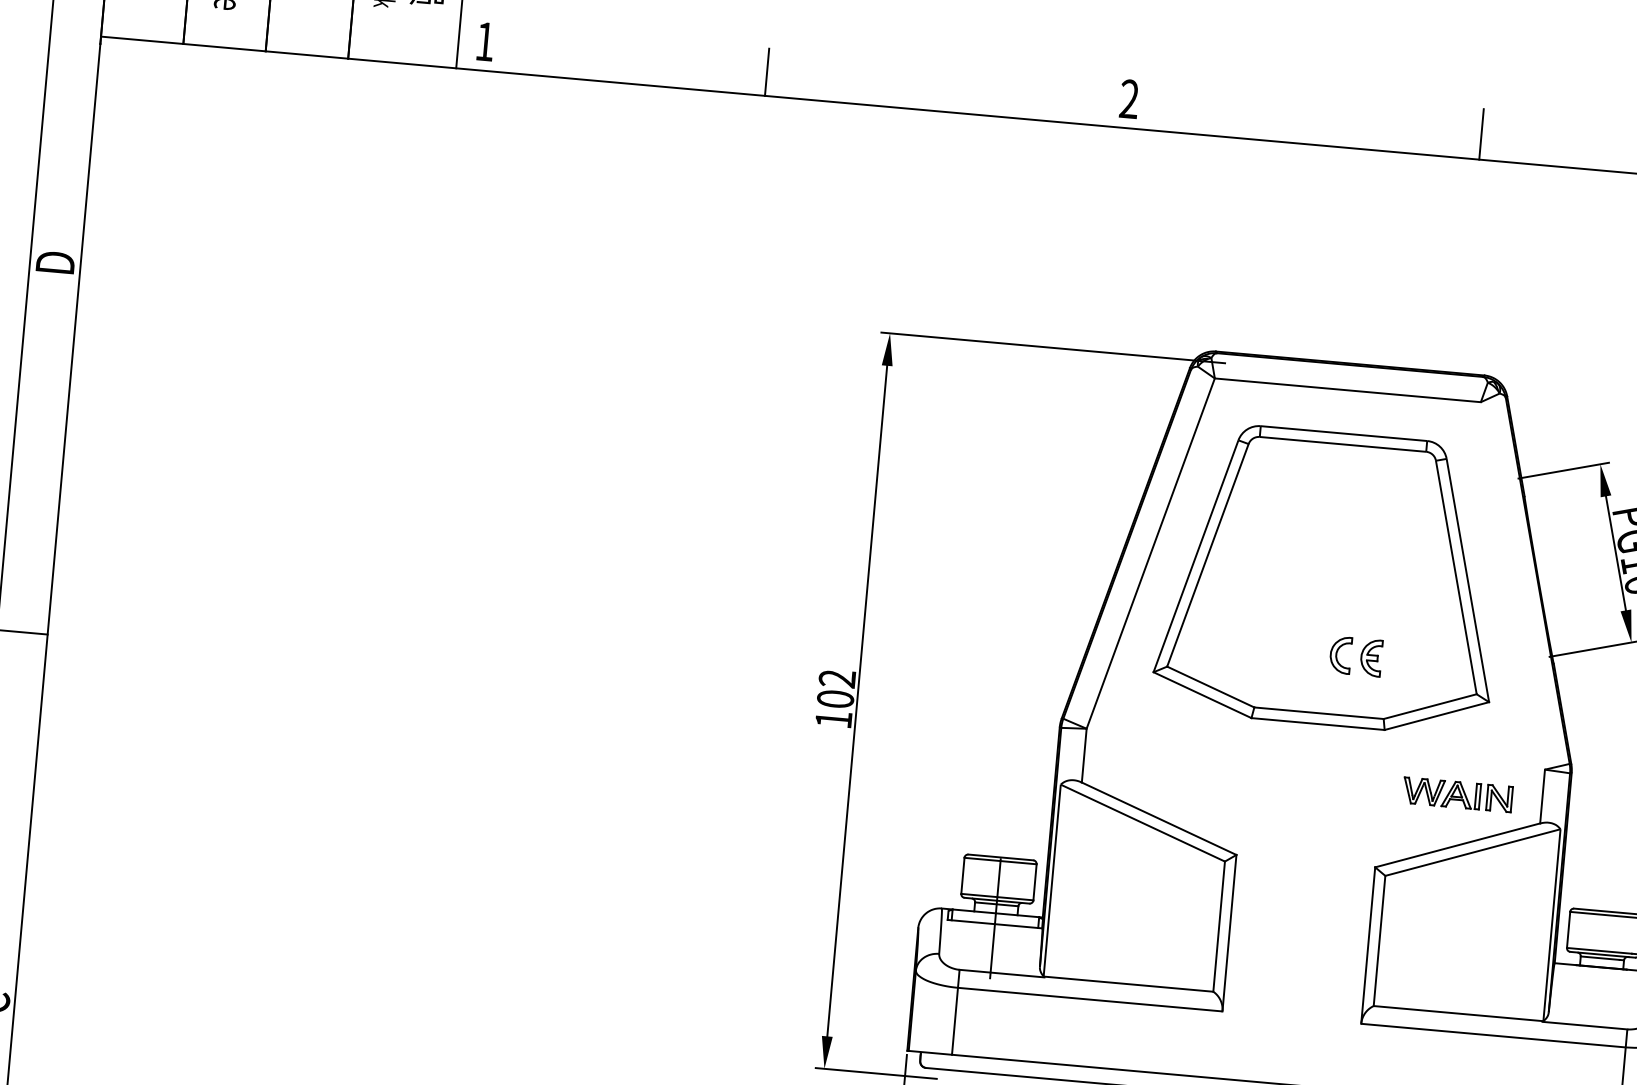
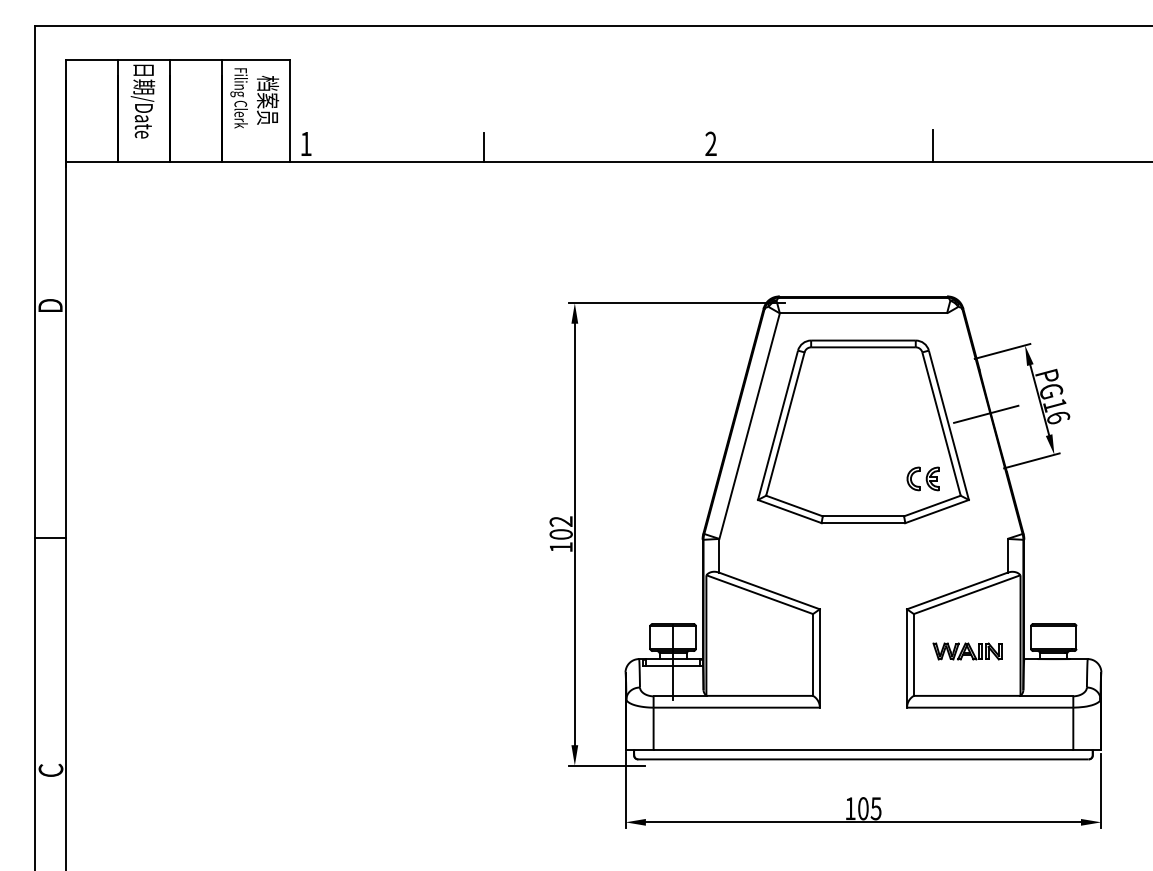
line: (1529, 567) -> (986, 413), added
part: (1354, 655) -> (922, 478), moved
part: (1457, 794) -> (967, 651), moved

